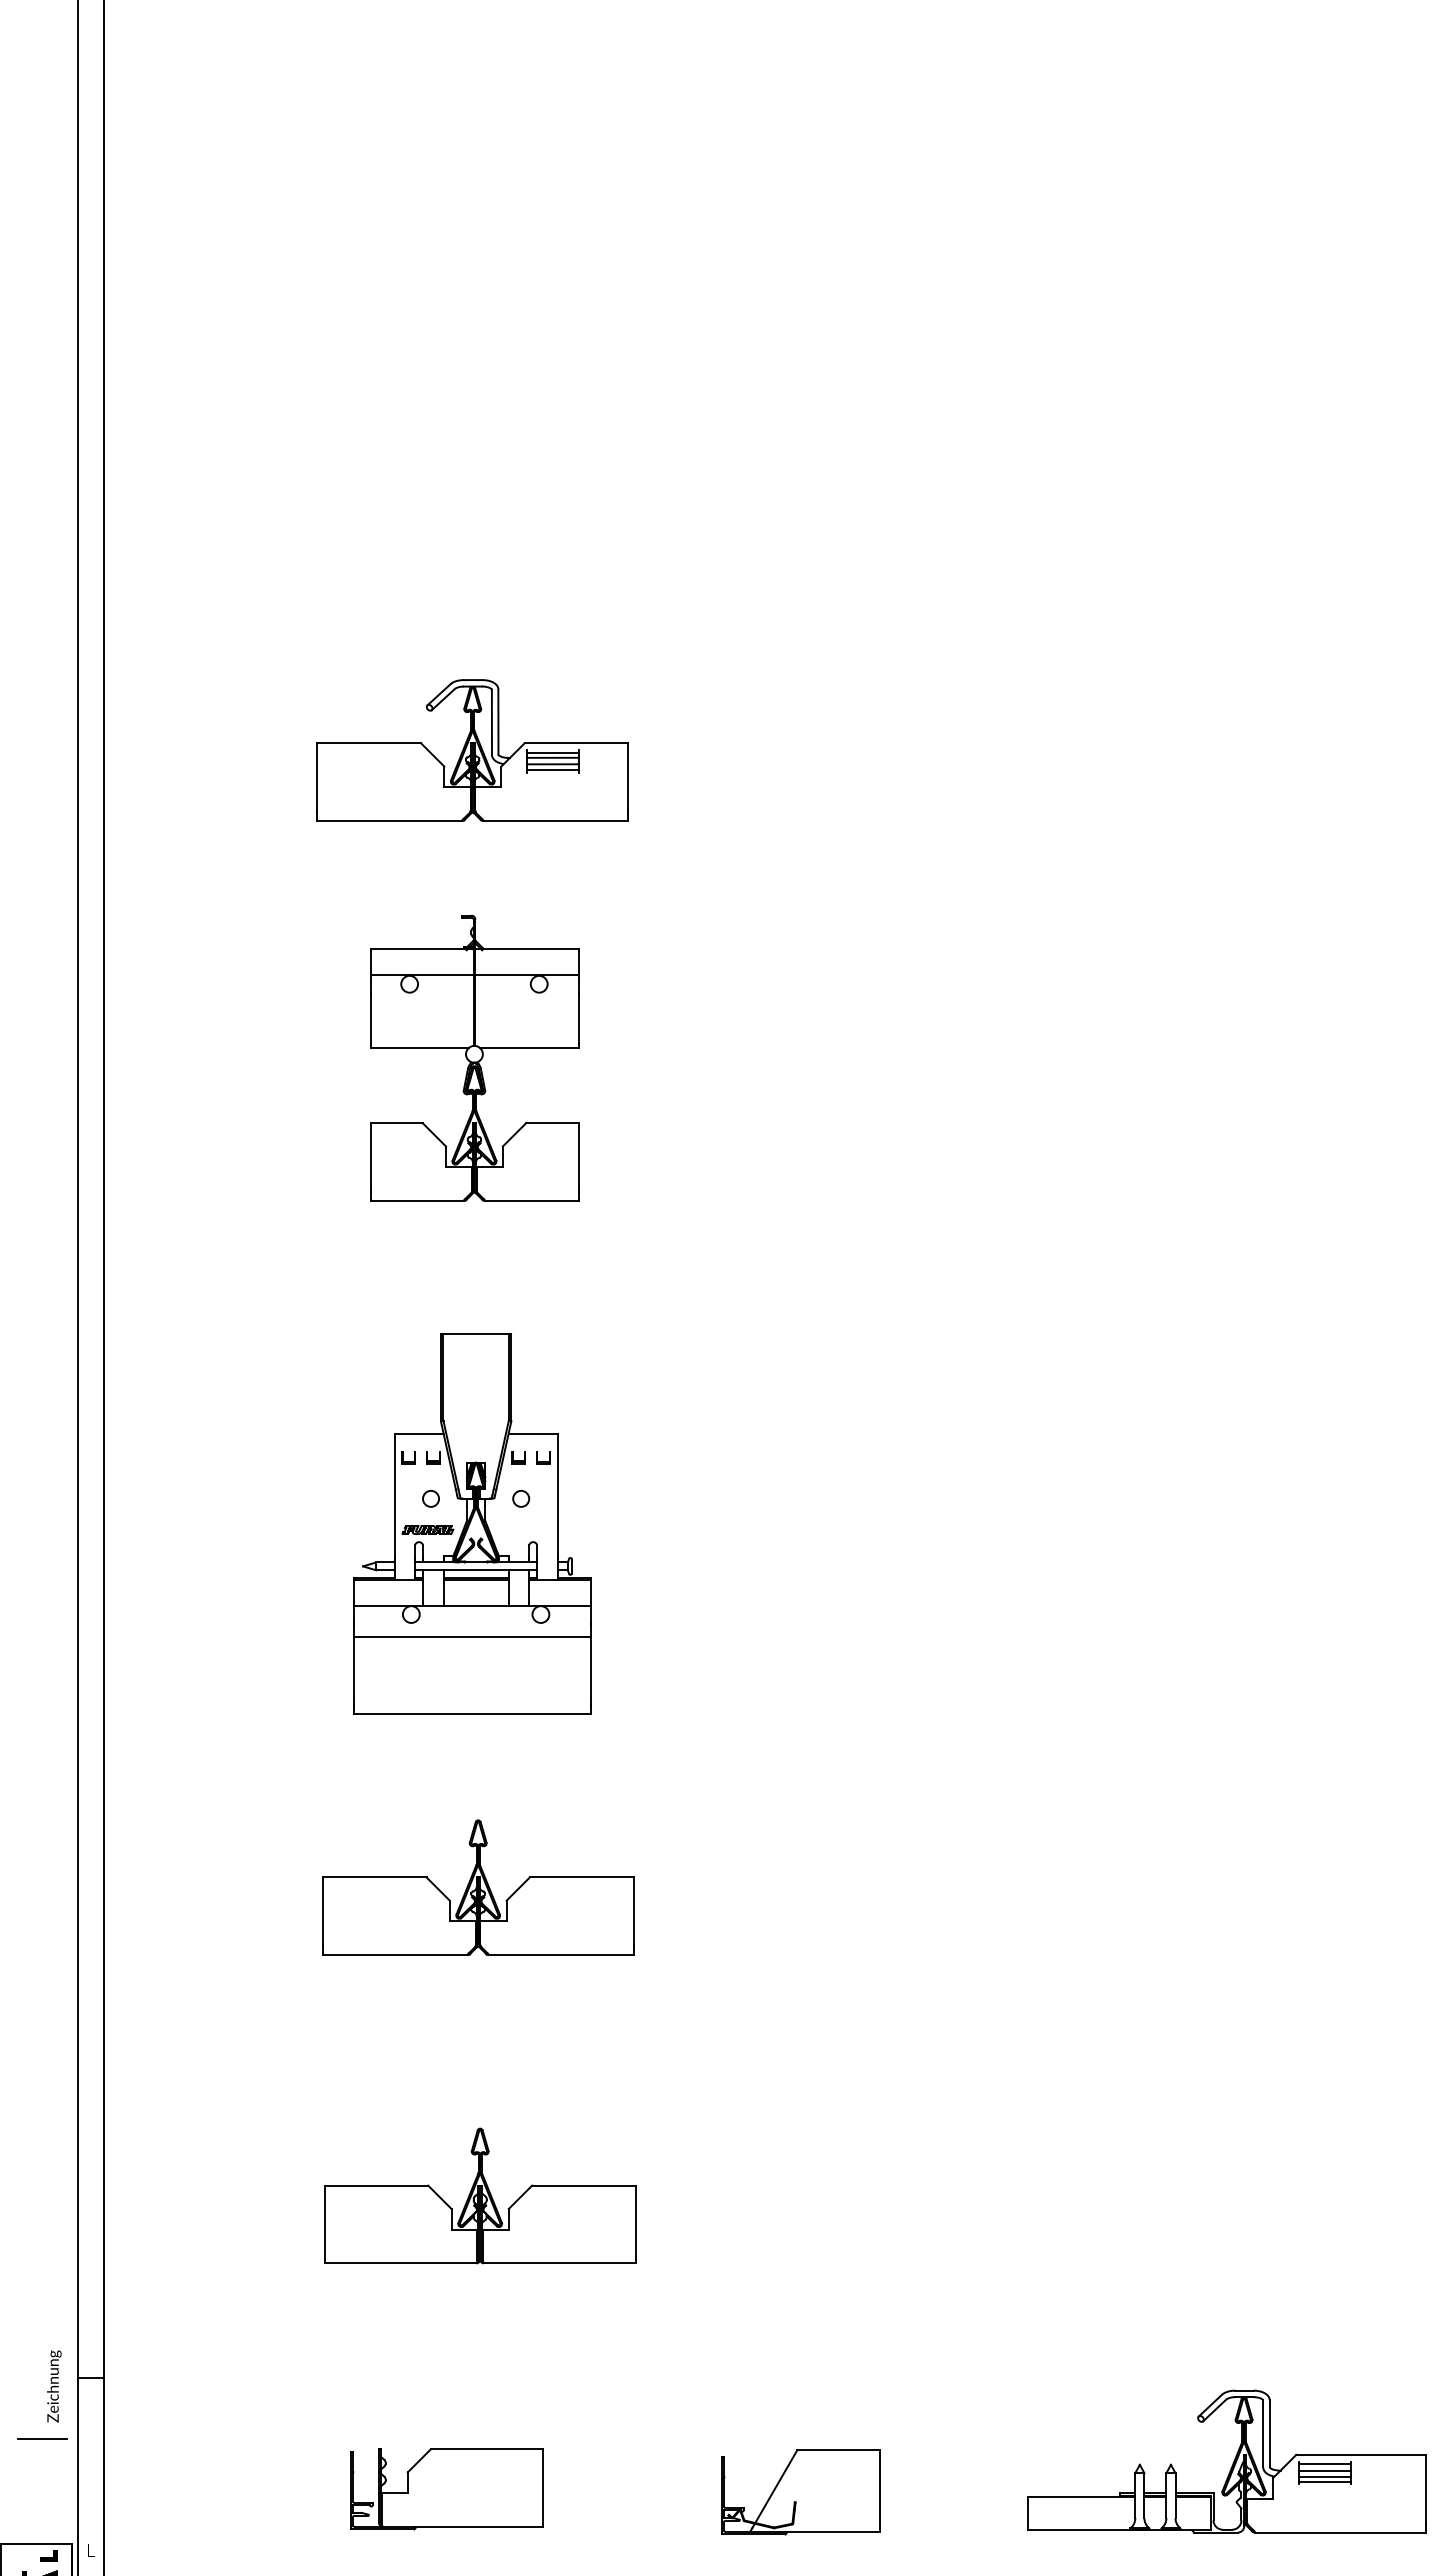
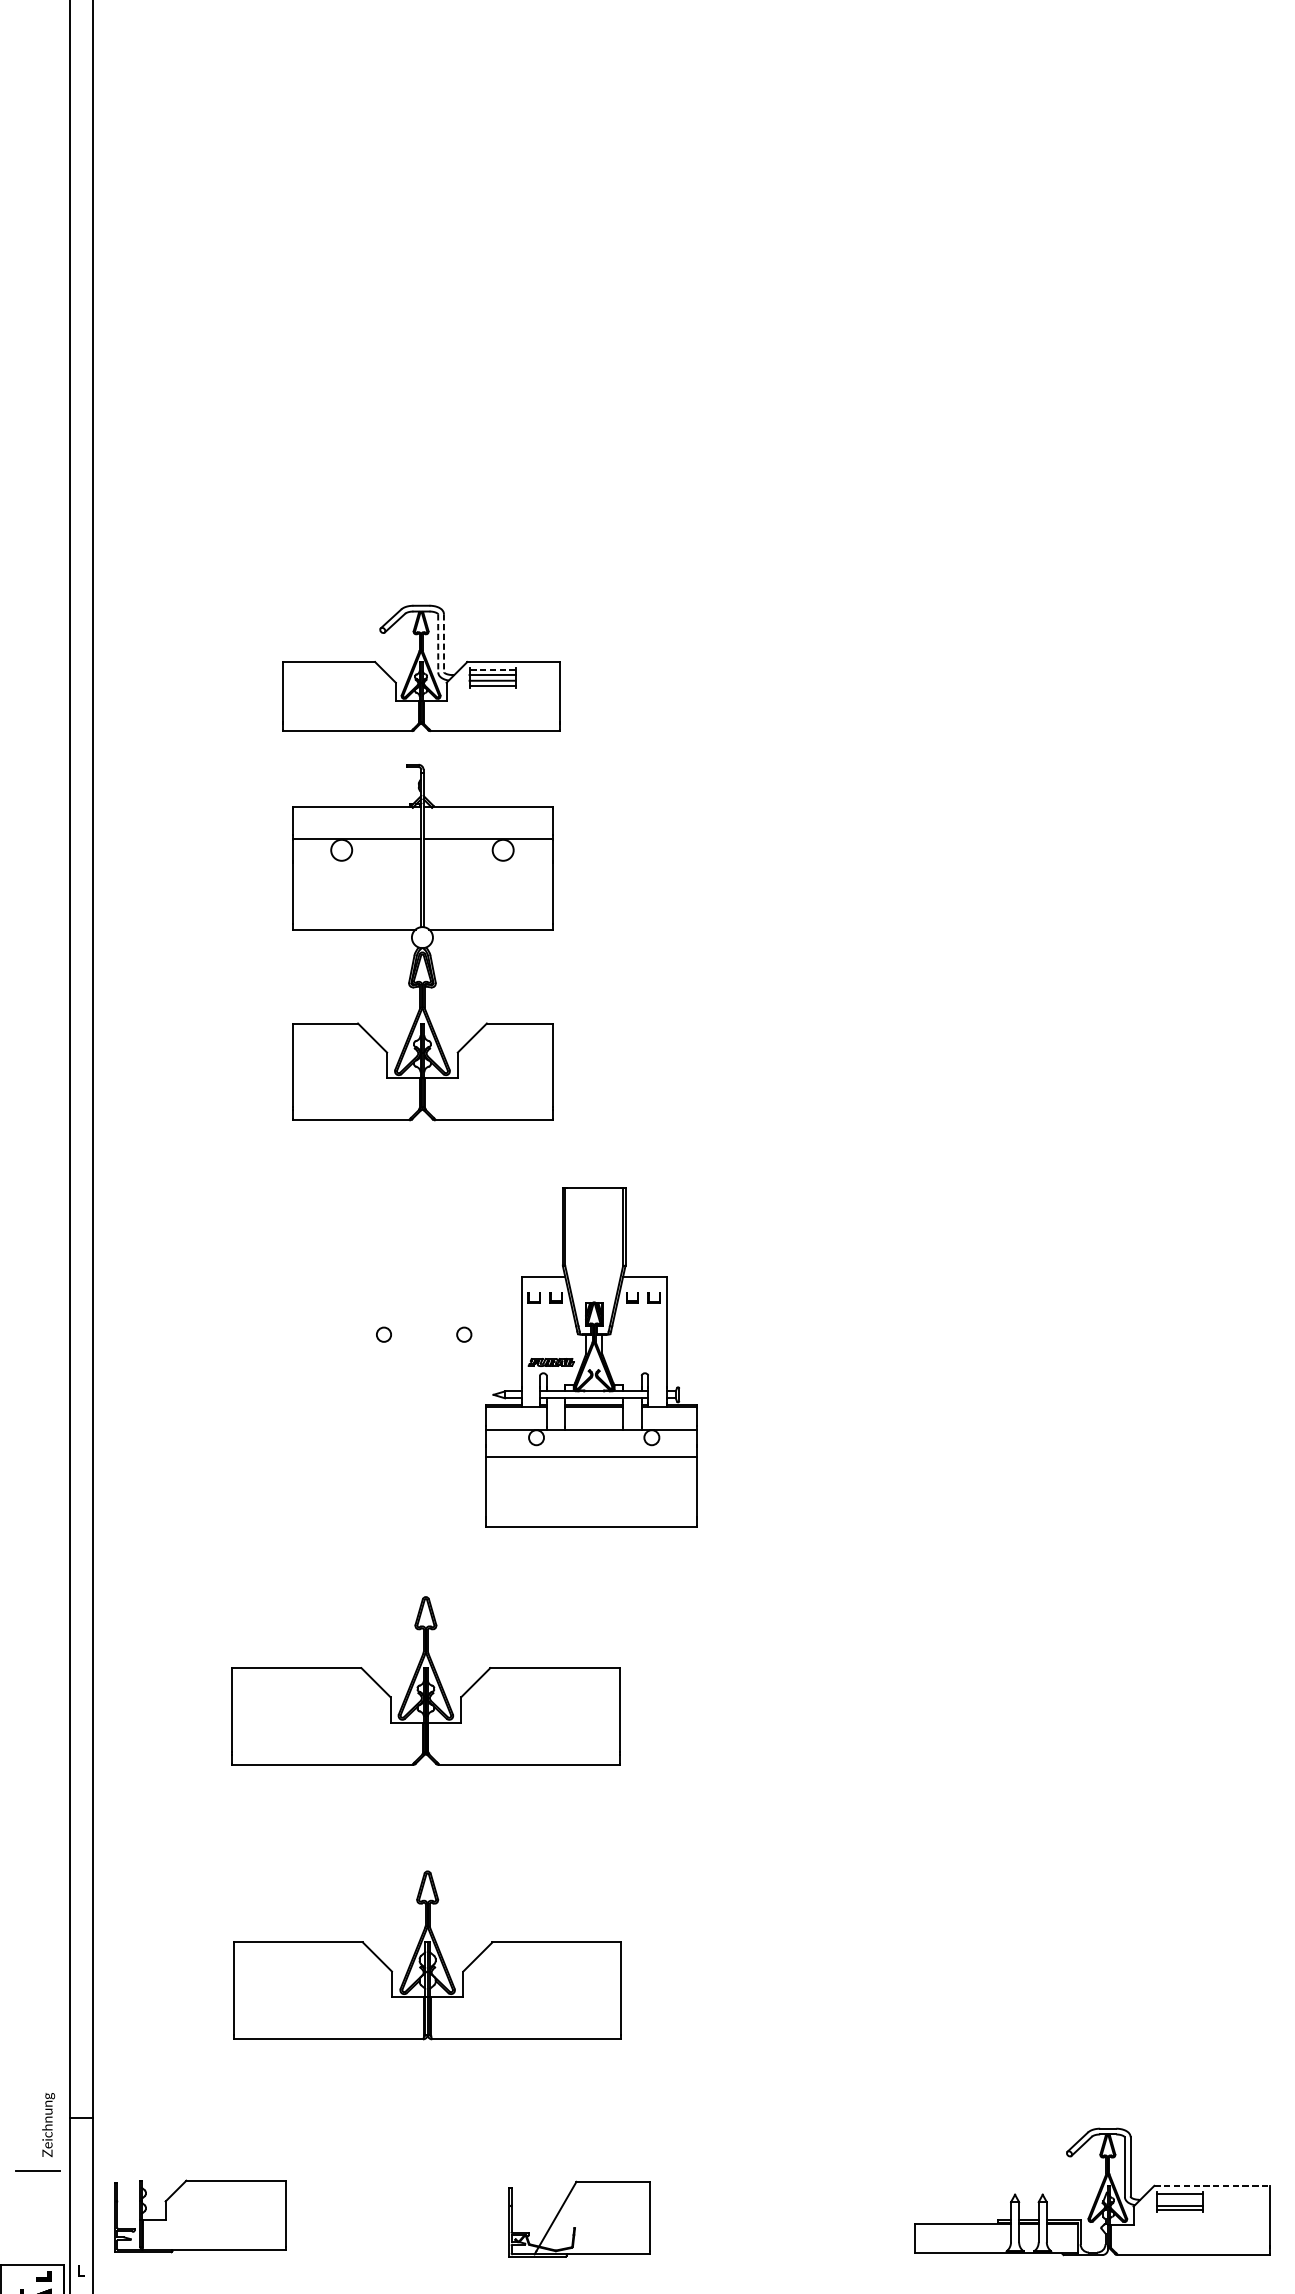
line: (491, 722) -> (437, 643), solid -> dashed
line: (498, 722) -> (444, 643), solid -> dashed
line: (553, 752) -> (493, 670), solid -> dashed
part: (474, 1057) -> (422, 941), size x1.4
part: (472, 1523) -> (590, 1356), moved
part: (478, 1887) -> (426, 1680), size x1.4
part: (480, 2195) -> (428, 1954), size x1.4
line: (1361, 2454) -> (1212, 2185), solid -> dashed
line: (1324, 2470) -> (1179, 2199), removed
part: (446, 2489) -> (200, 2216), moved
part: (800, 2492) -> (579, 2219), moved

